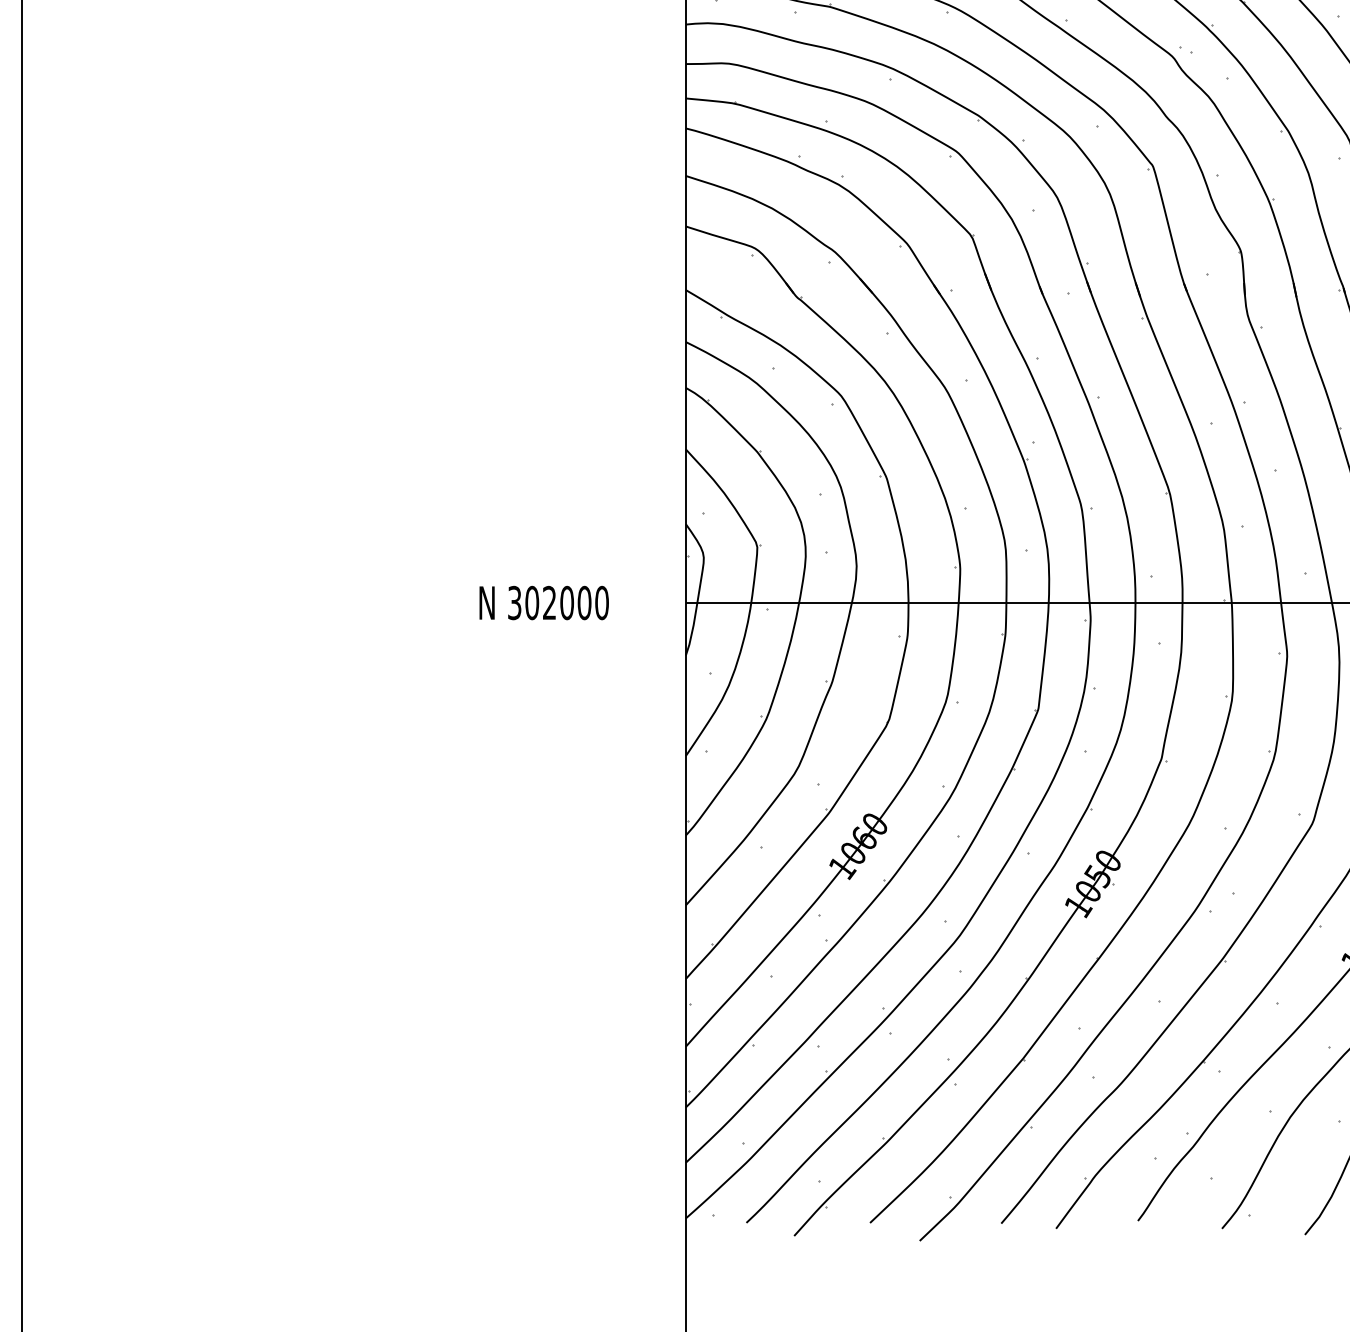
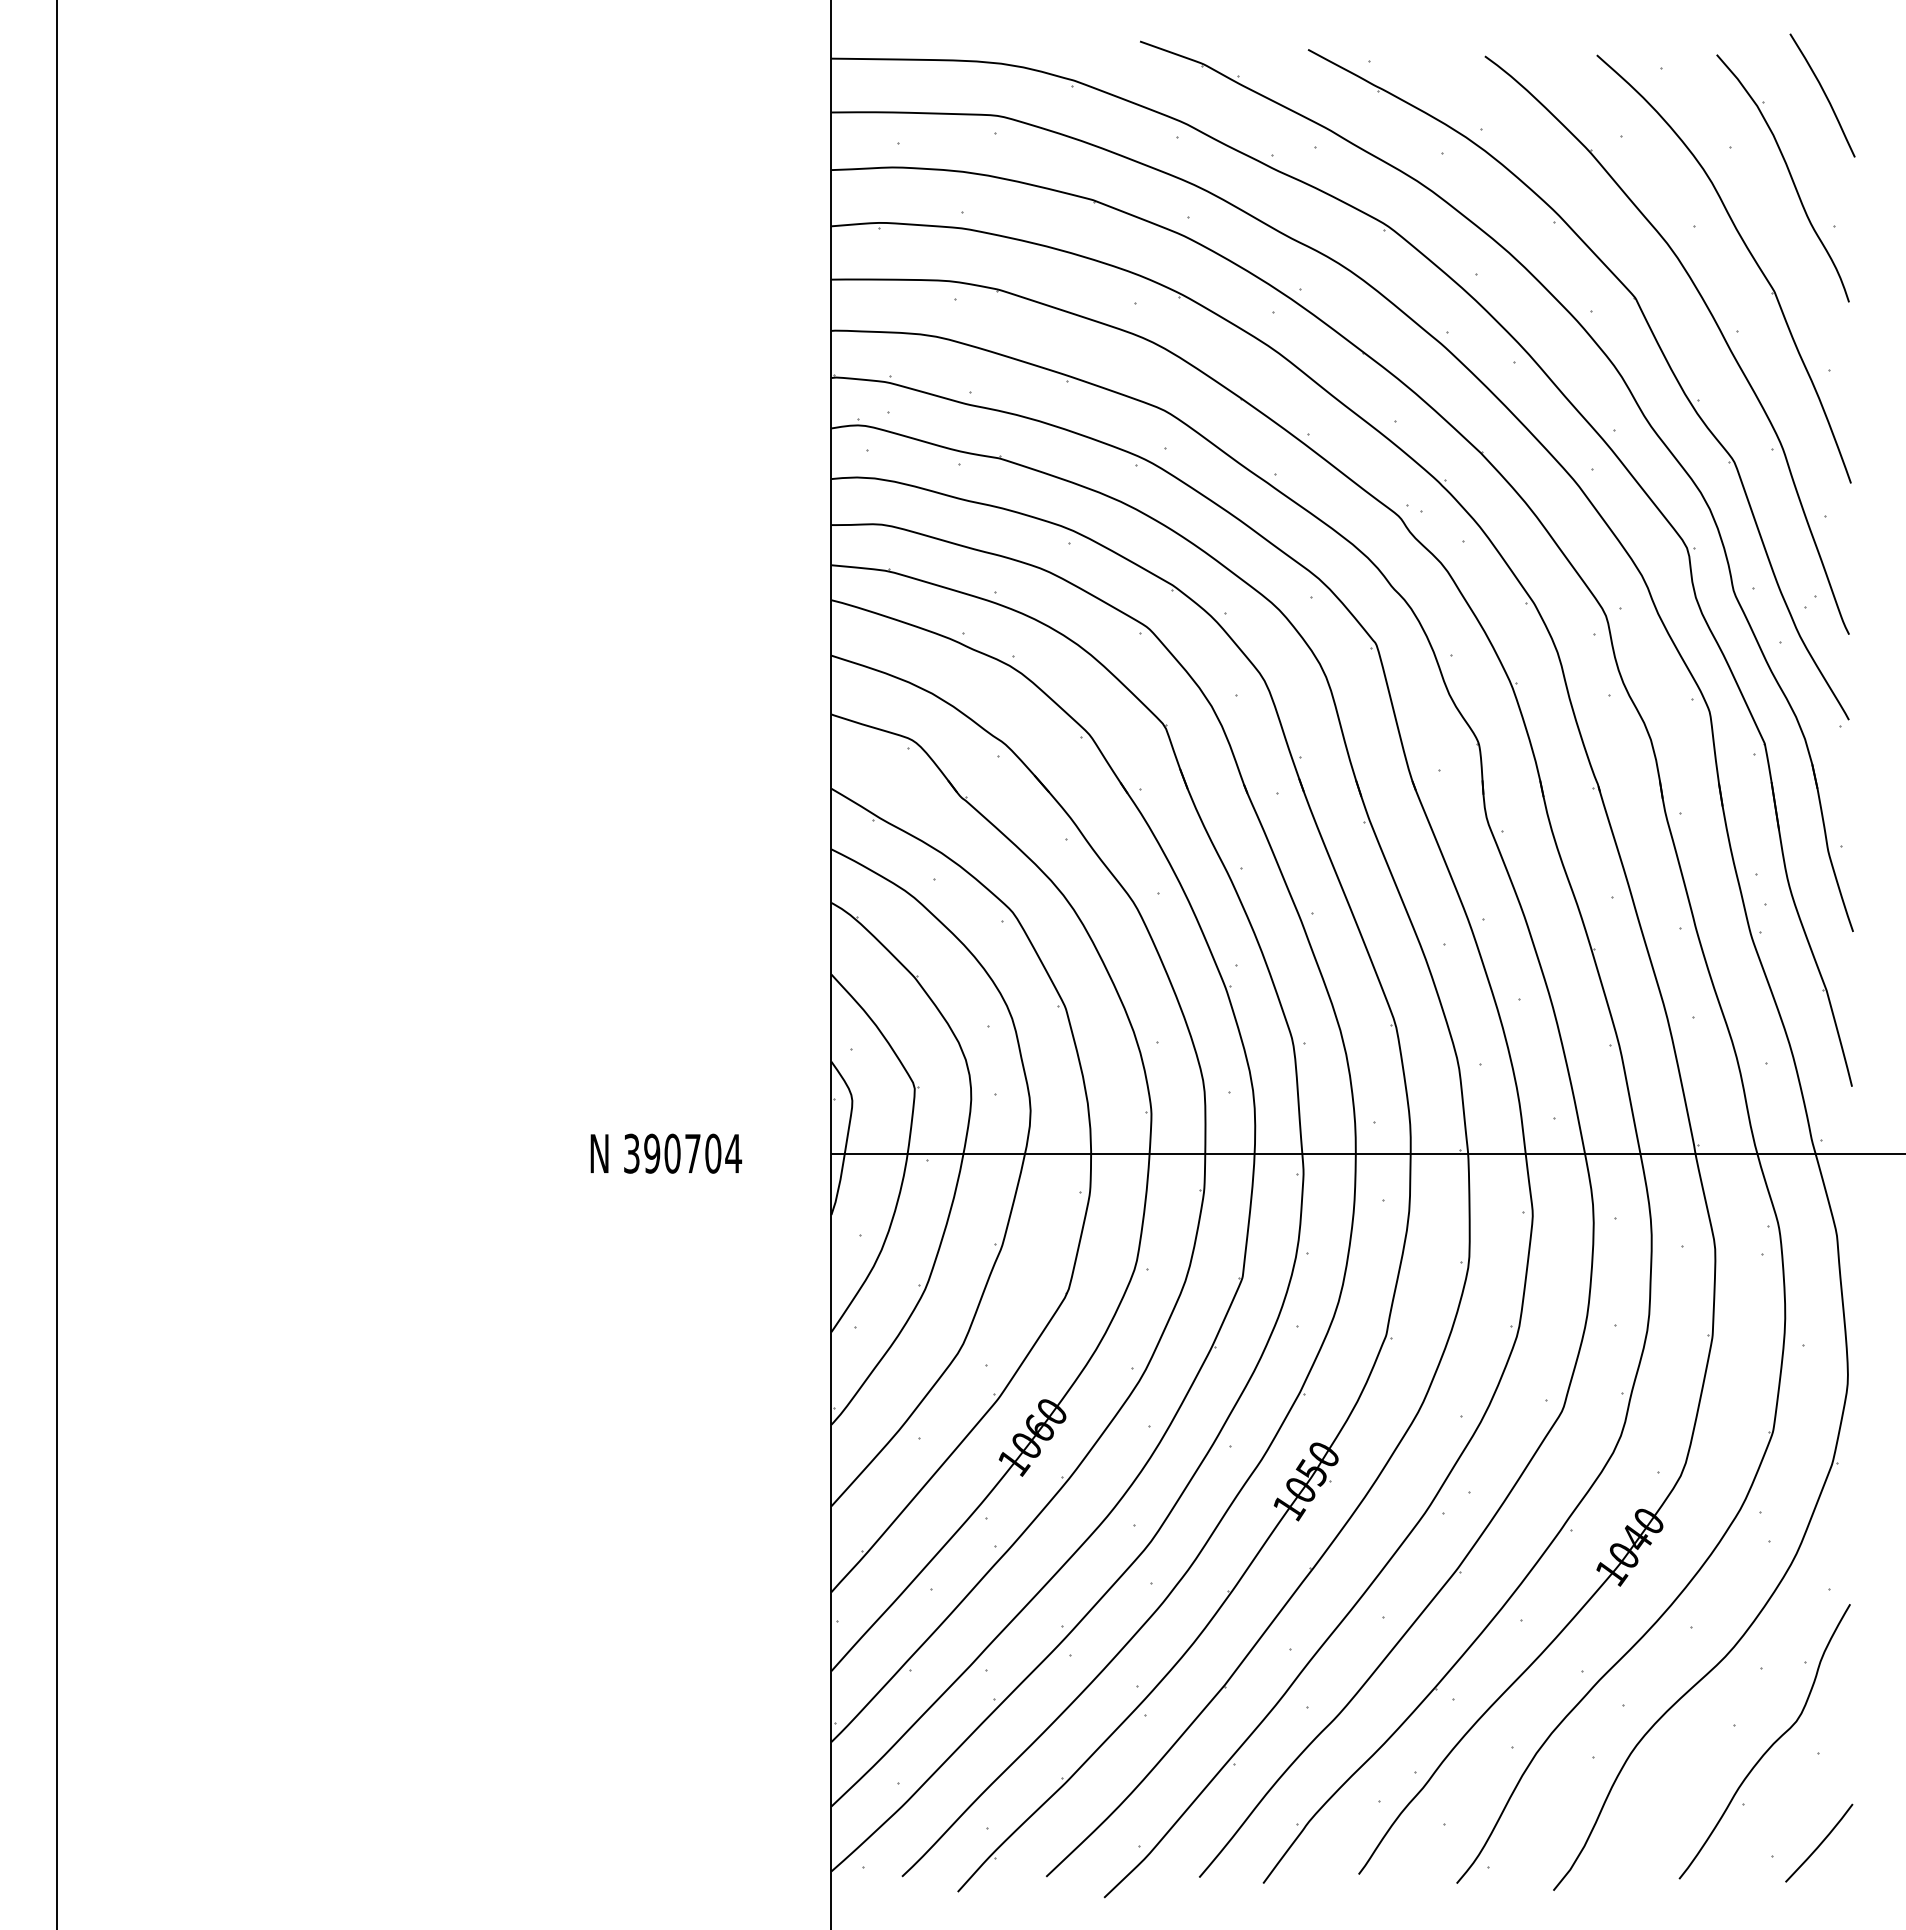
text: (567, 602) -> (693, 1153), 302000 -> 390704

